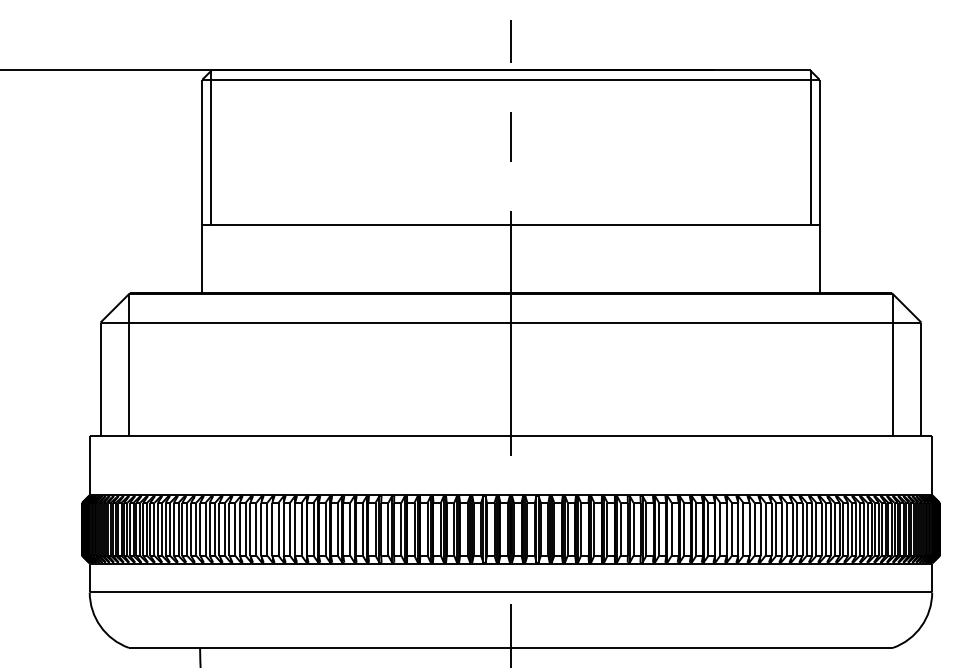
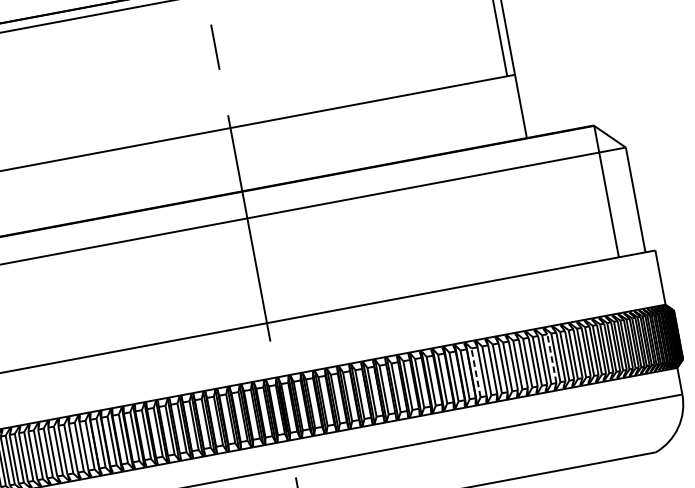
line: (720, 528) -> (476, 372), solid -> dashed
line: (802, 528) -> (551, 357), solid -> dashed

